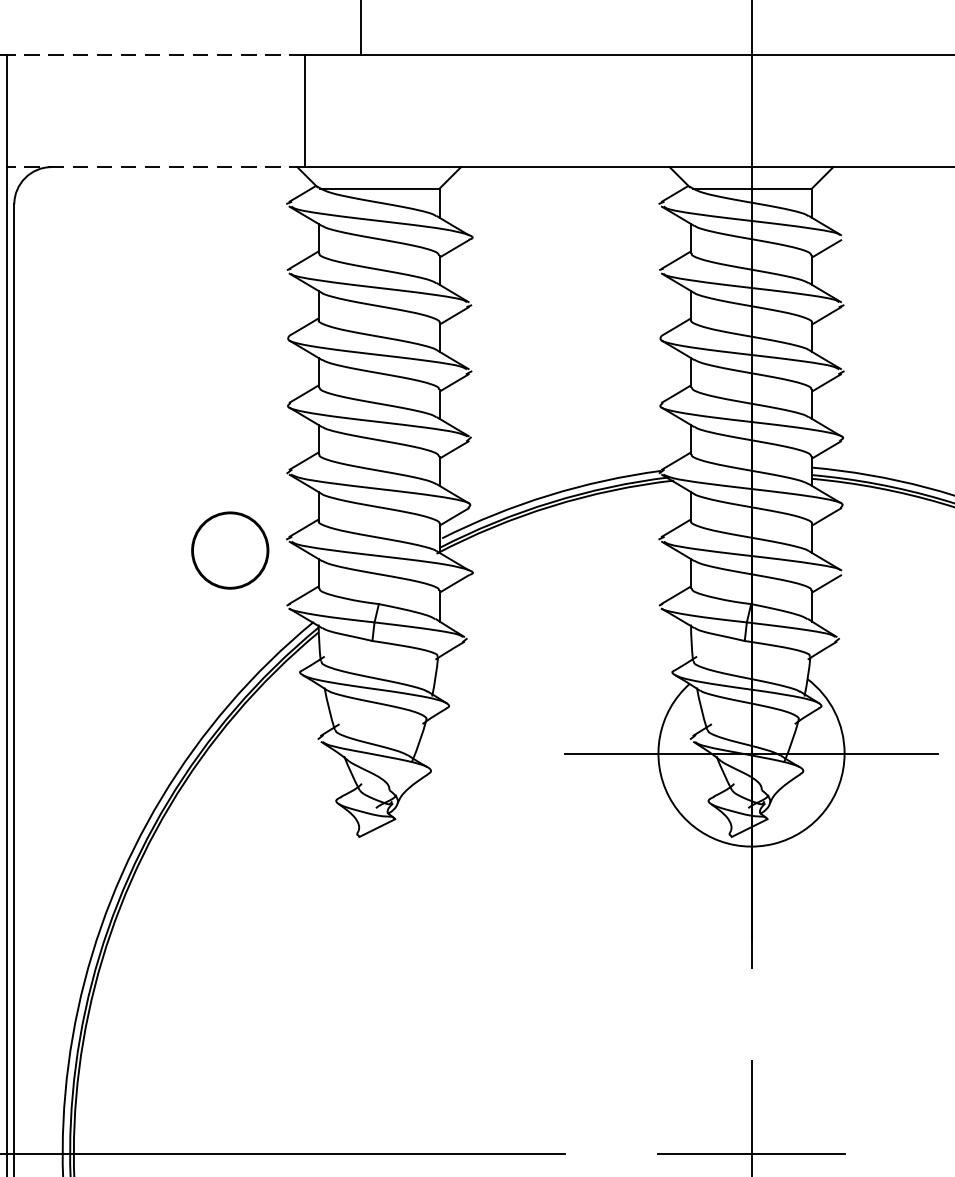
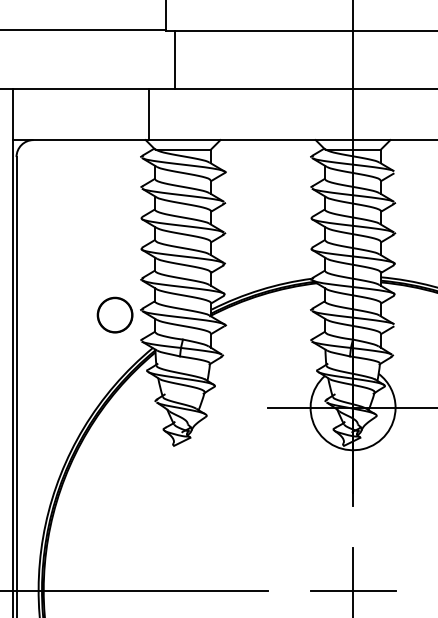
line: (156, 56) -> (81, 89), dashed -> solid
line: (156, 168) -> (81, 140), dashed -> solid

